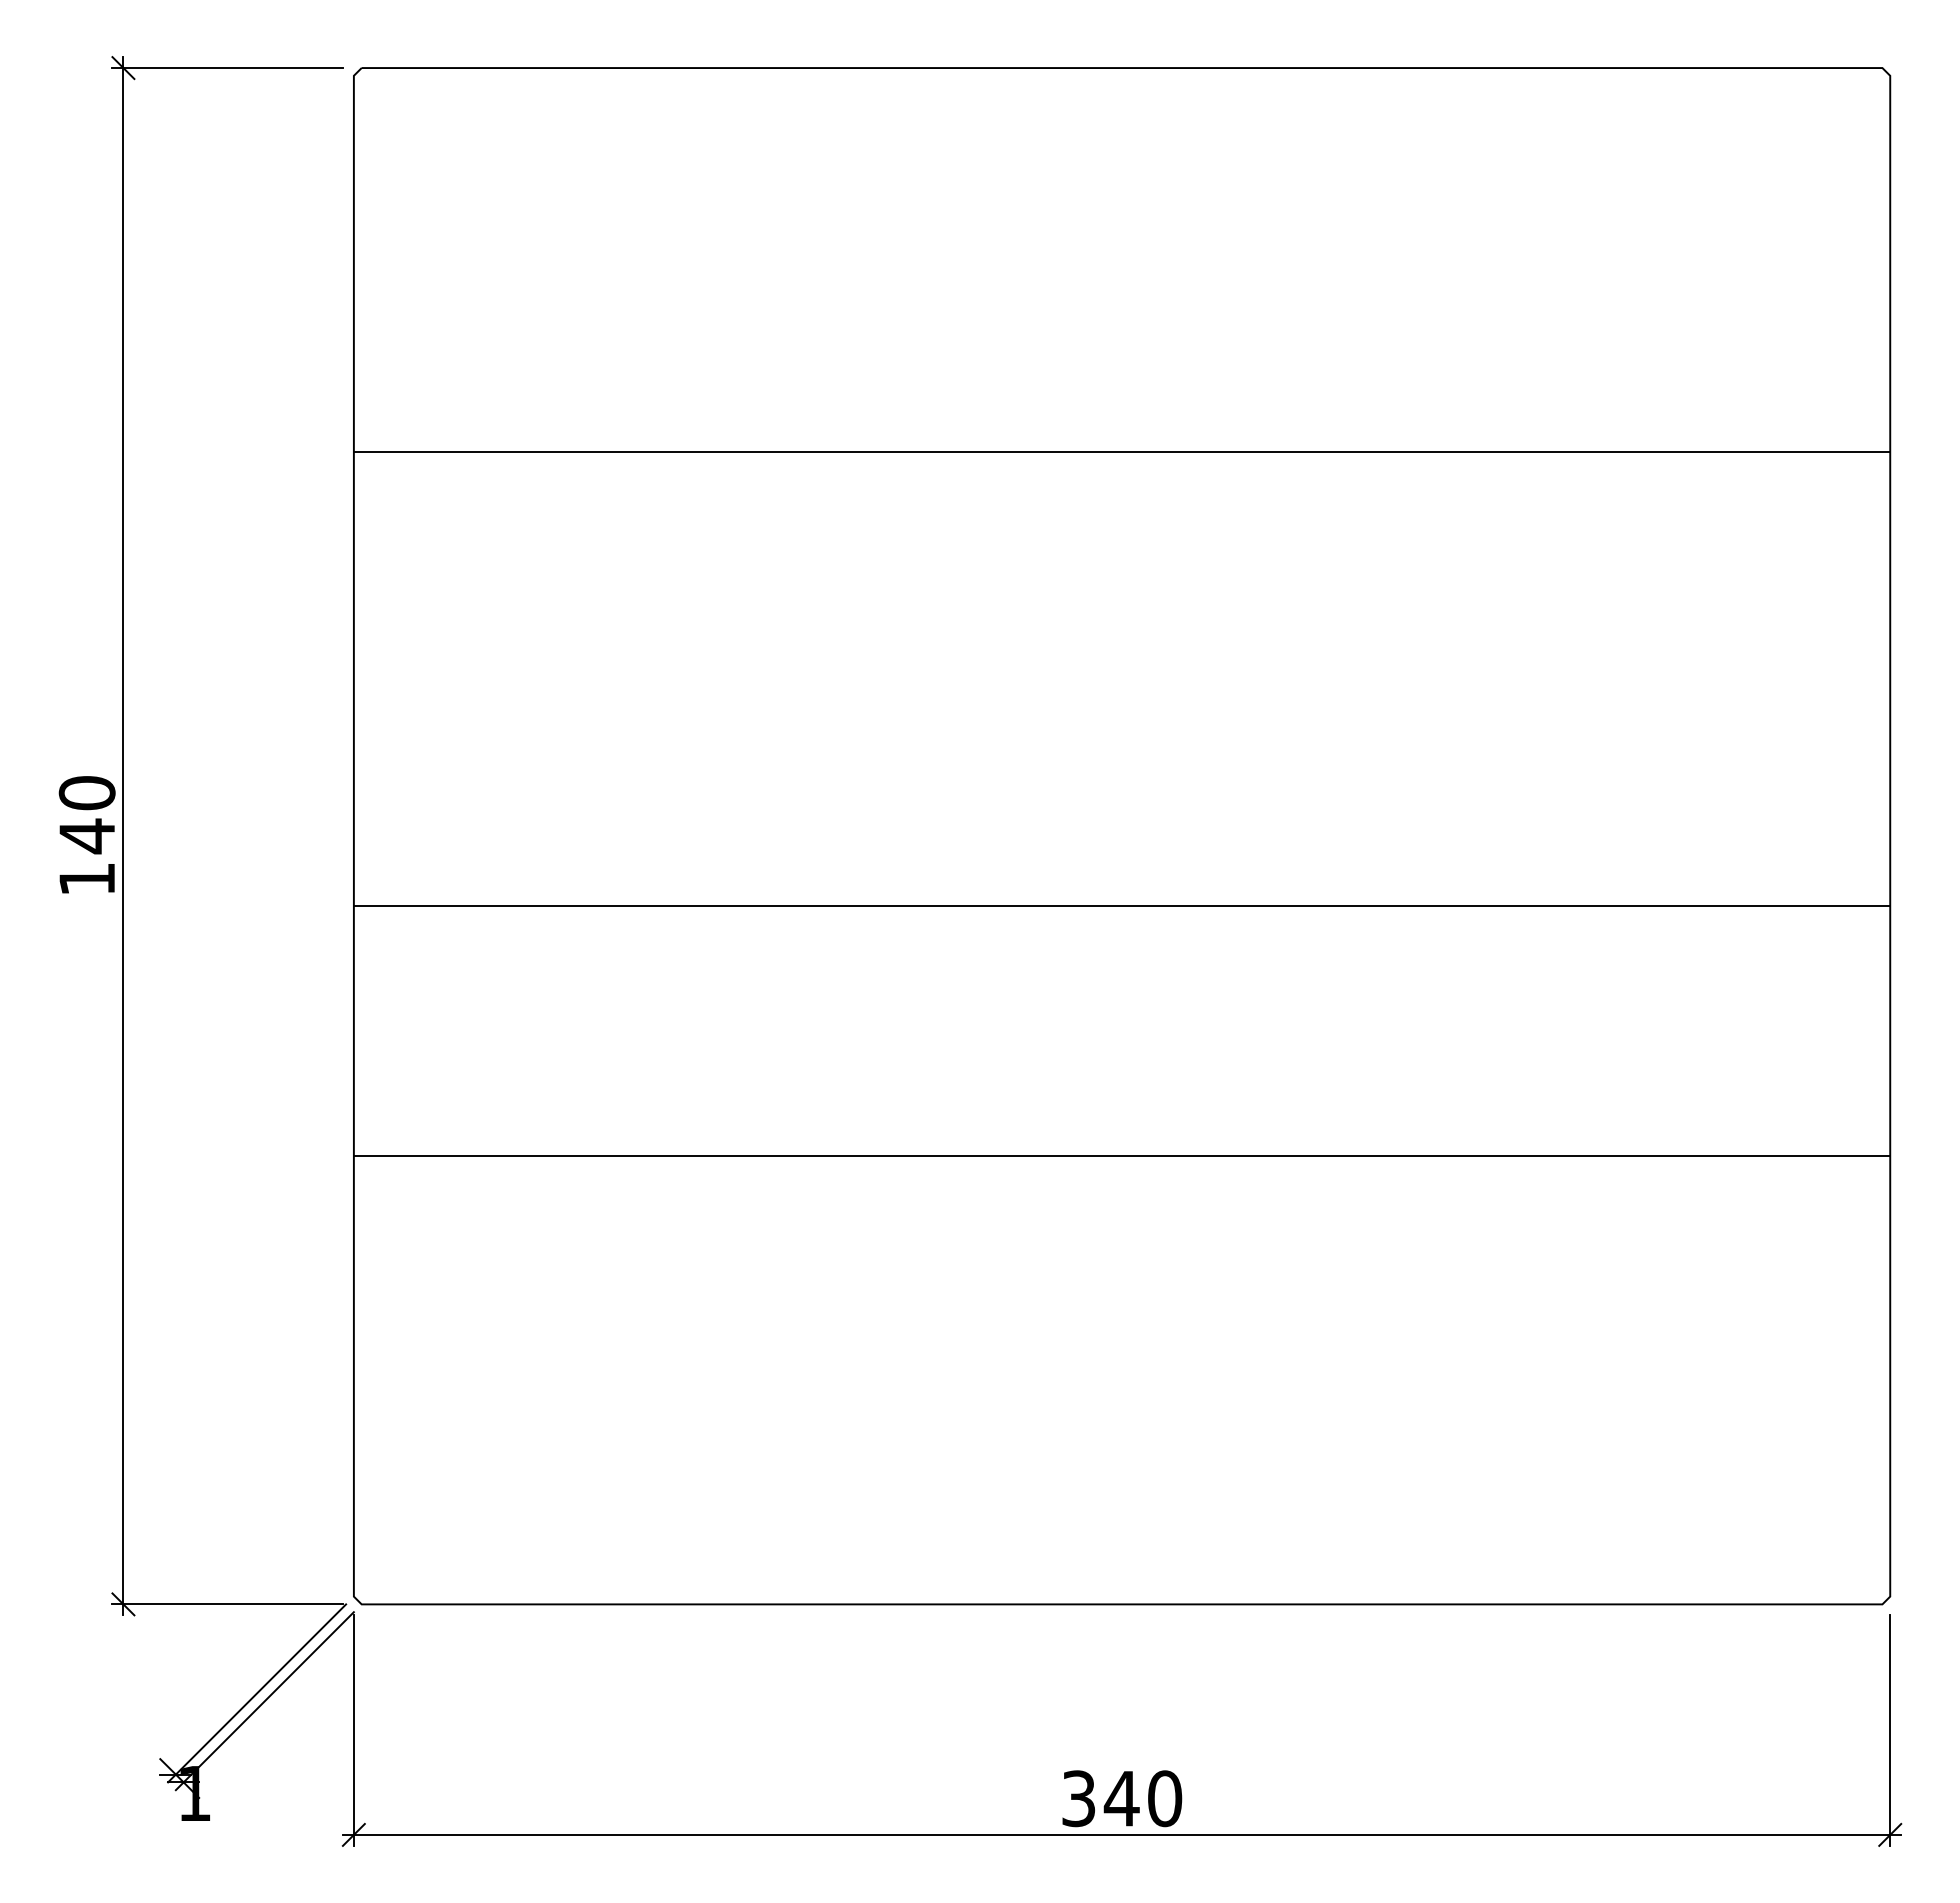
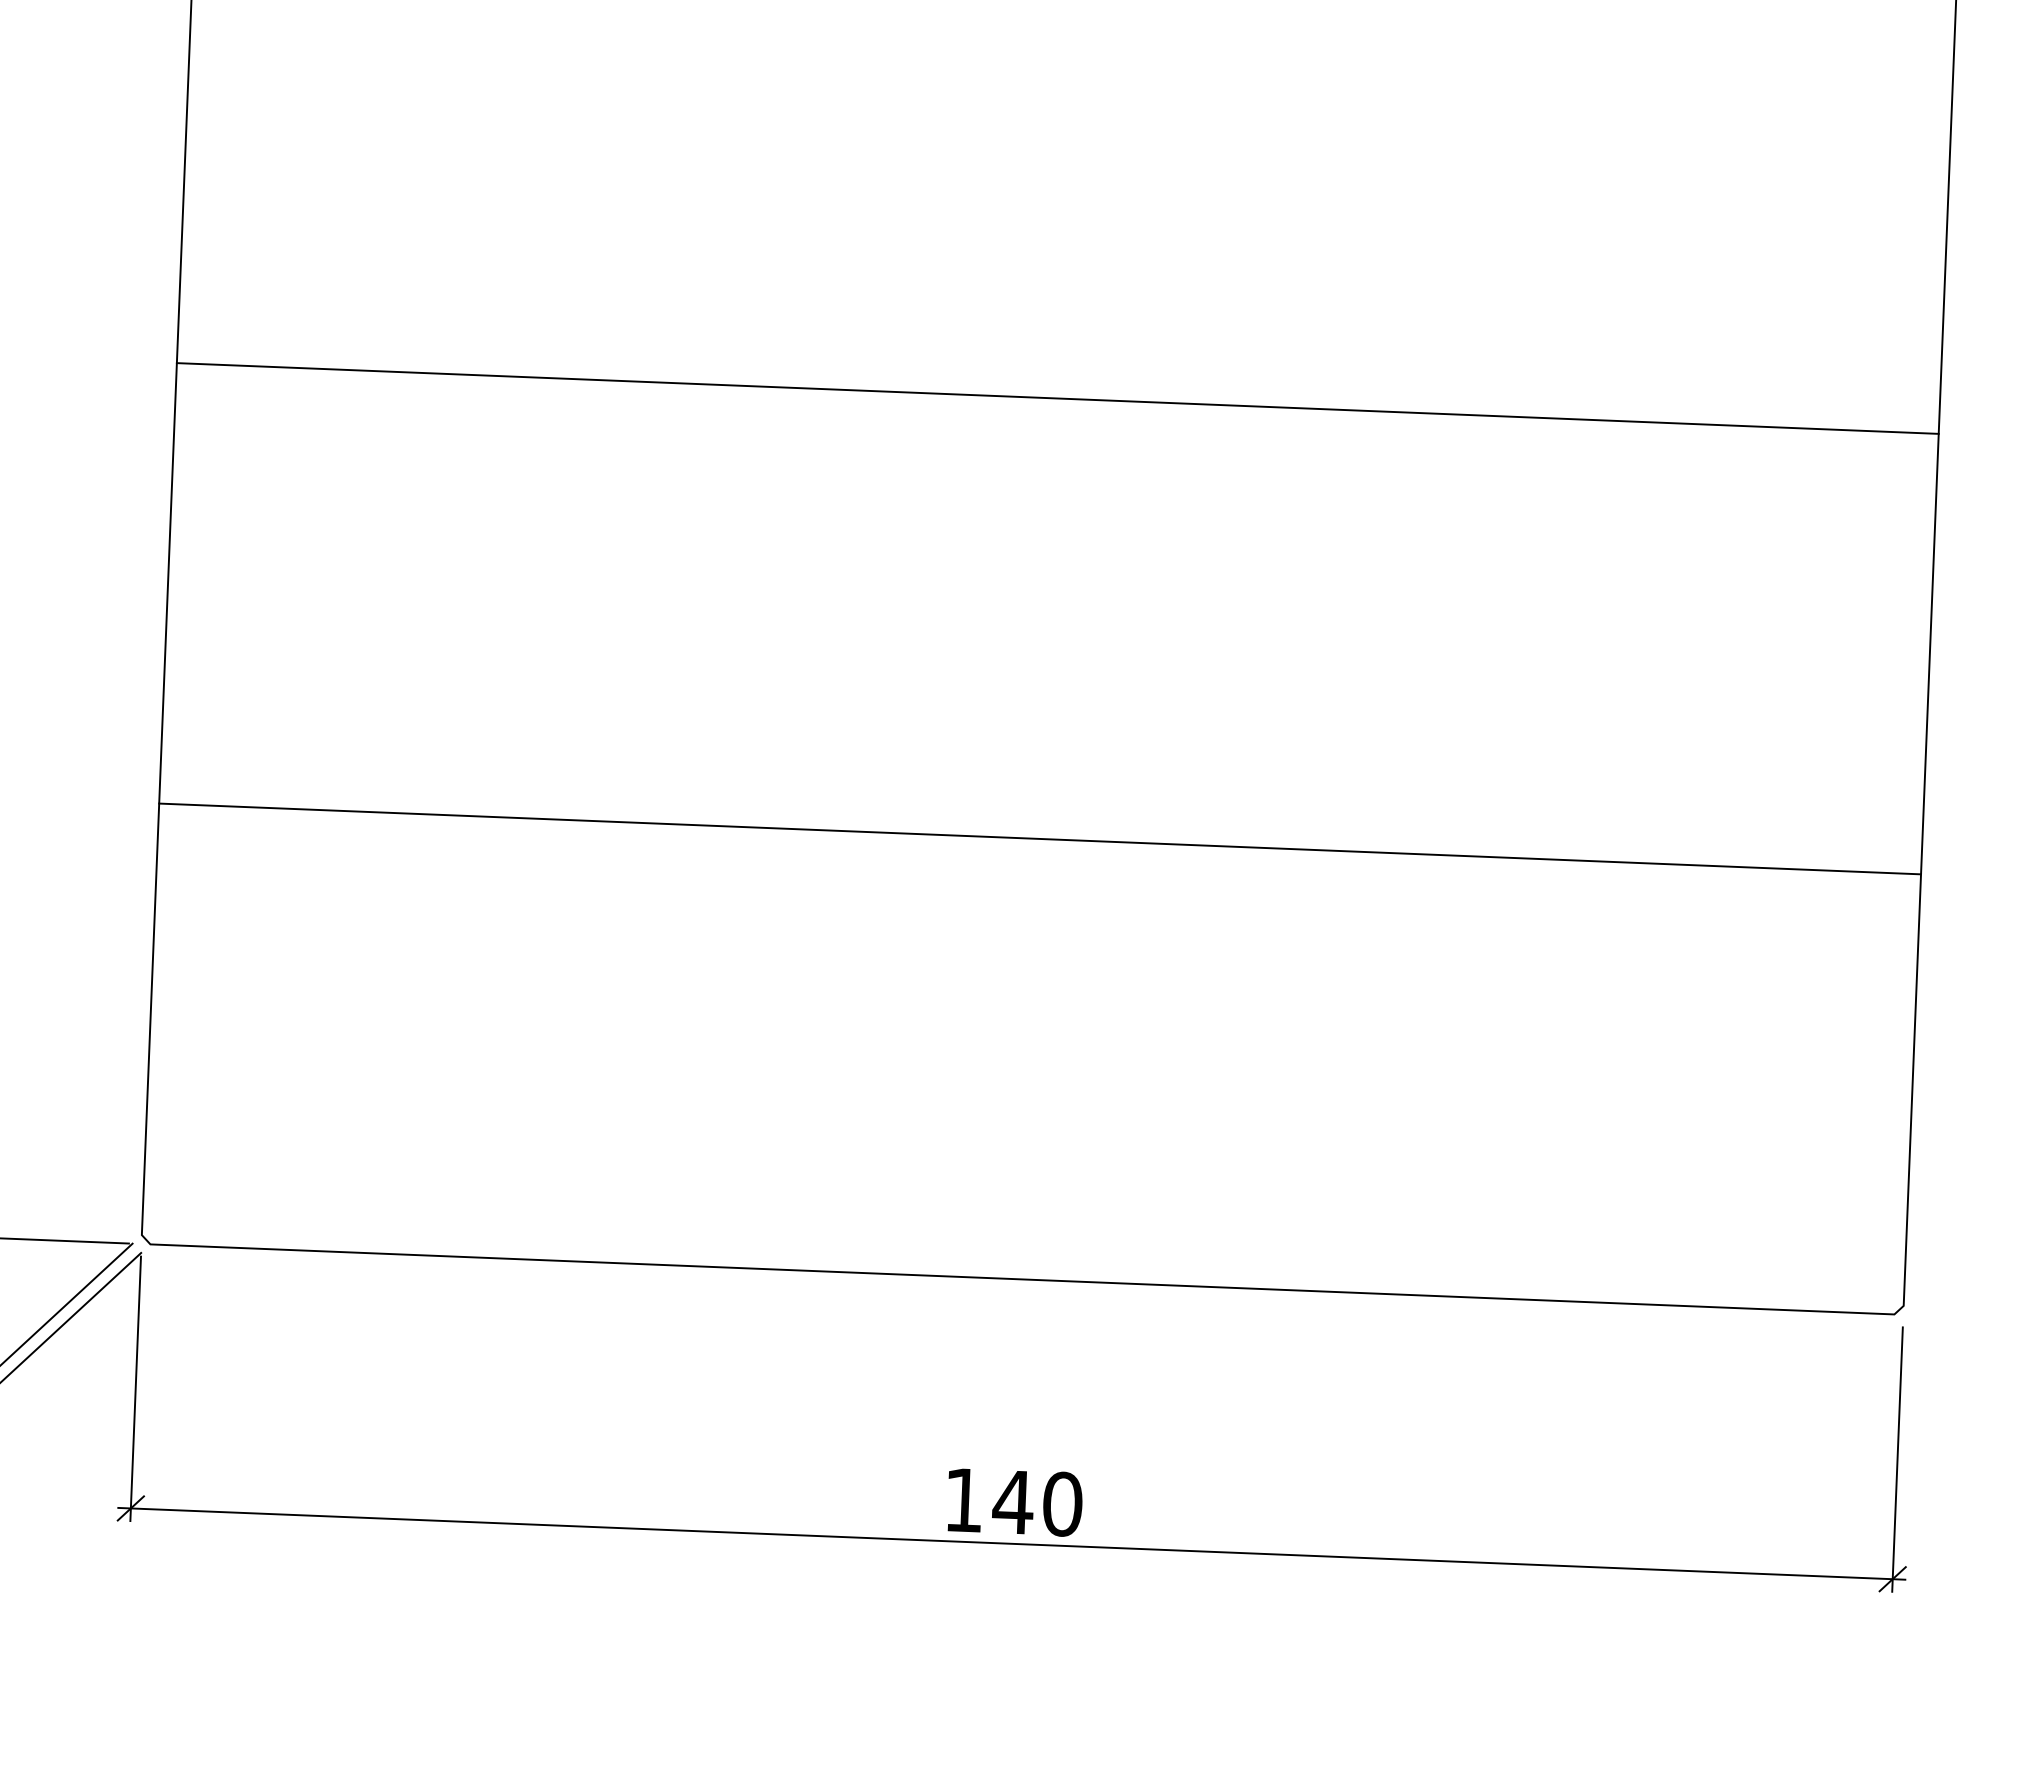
line: (1121, 906) -> (1057, 398), moved
line: (1121, 1156) -> (1039, 839), moved
text: (1078, 1798) -> (963, 1500), 340 -> 140

